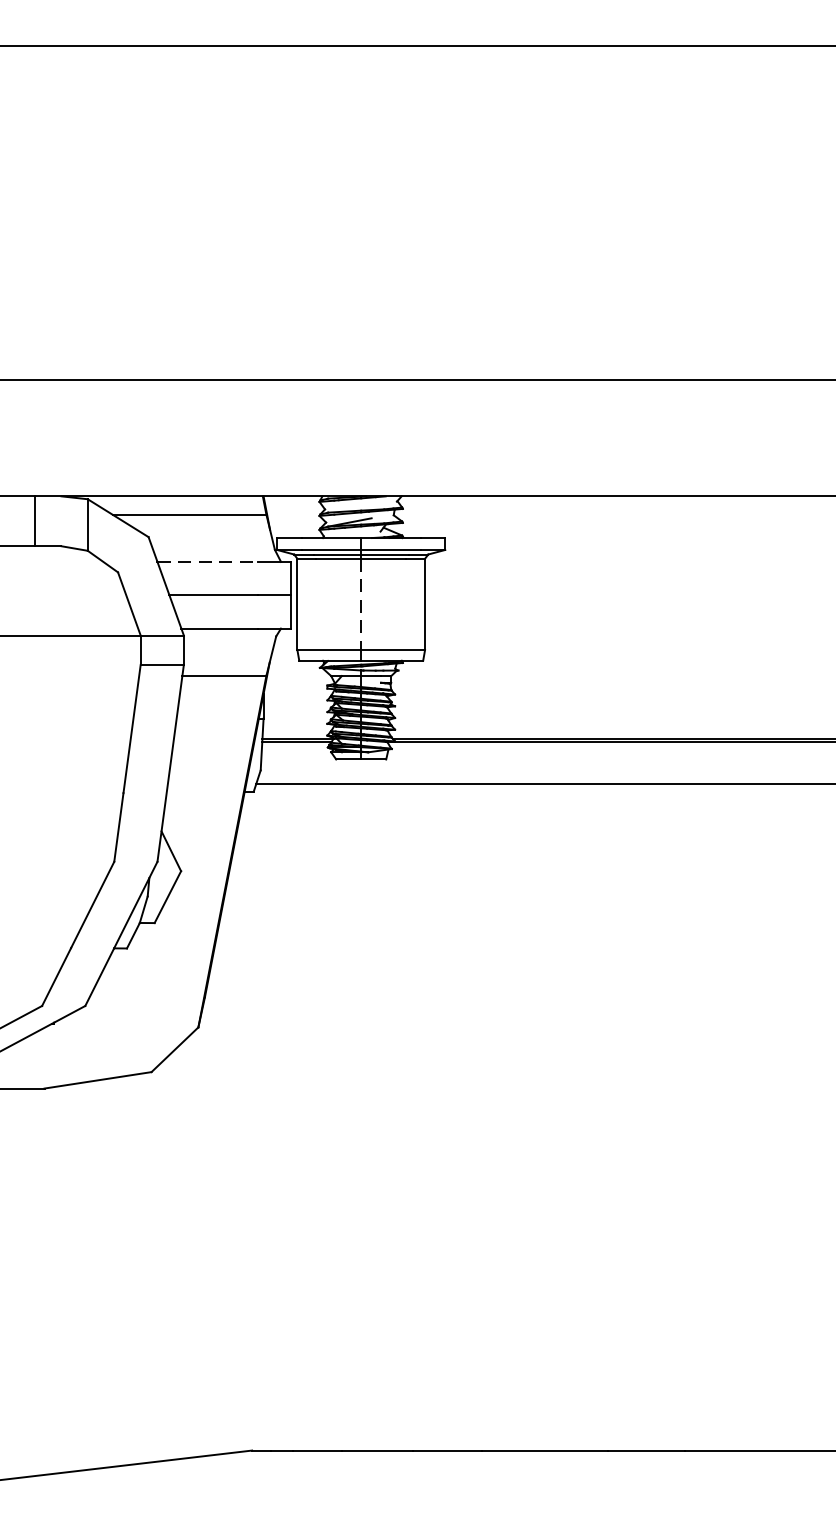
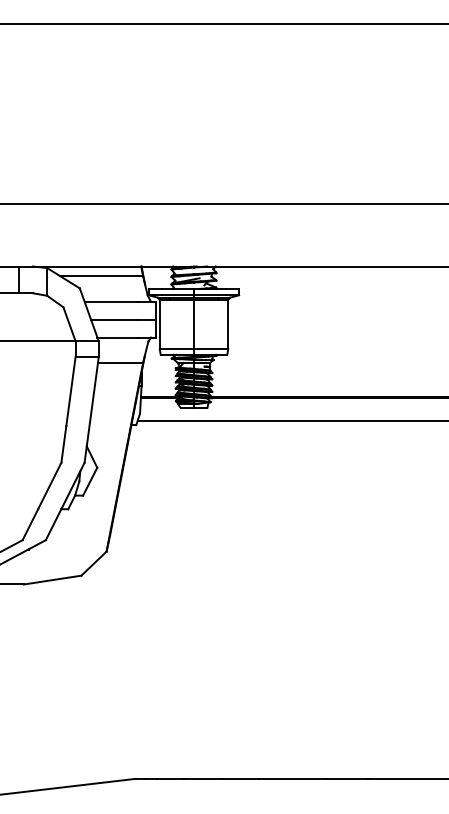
line: (207, 561) -> (111, 301), dashed -> solid
line: (362, 604) -> (194, 324), dashed -> solid

